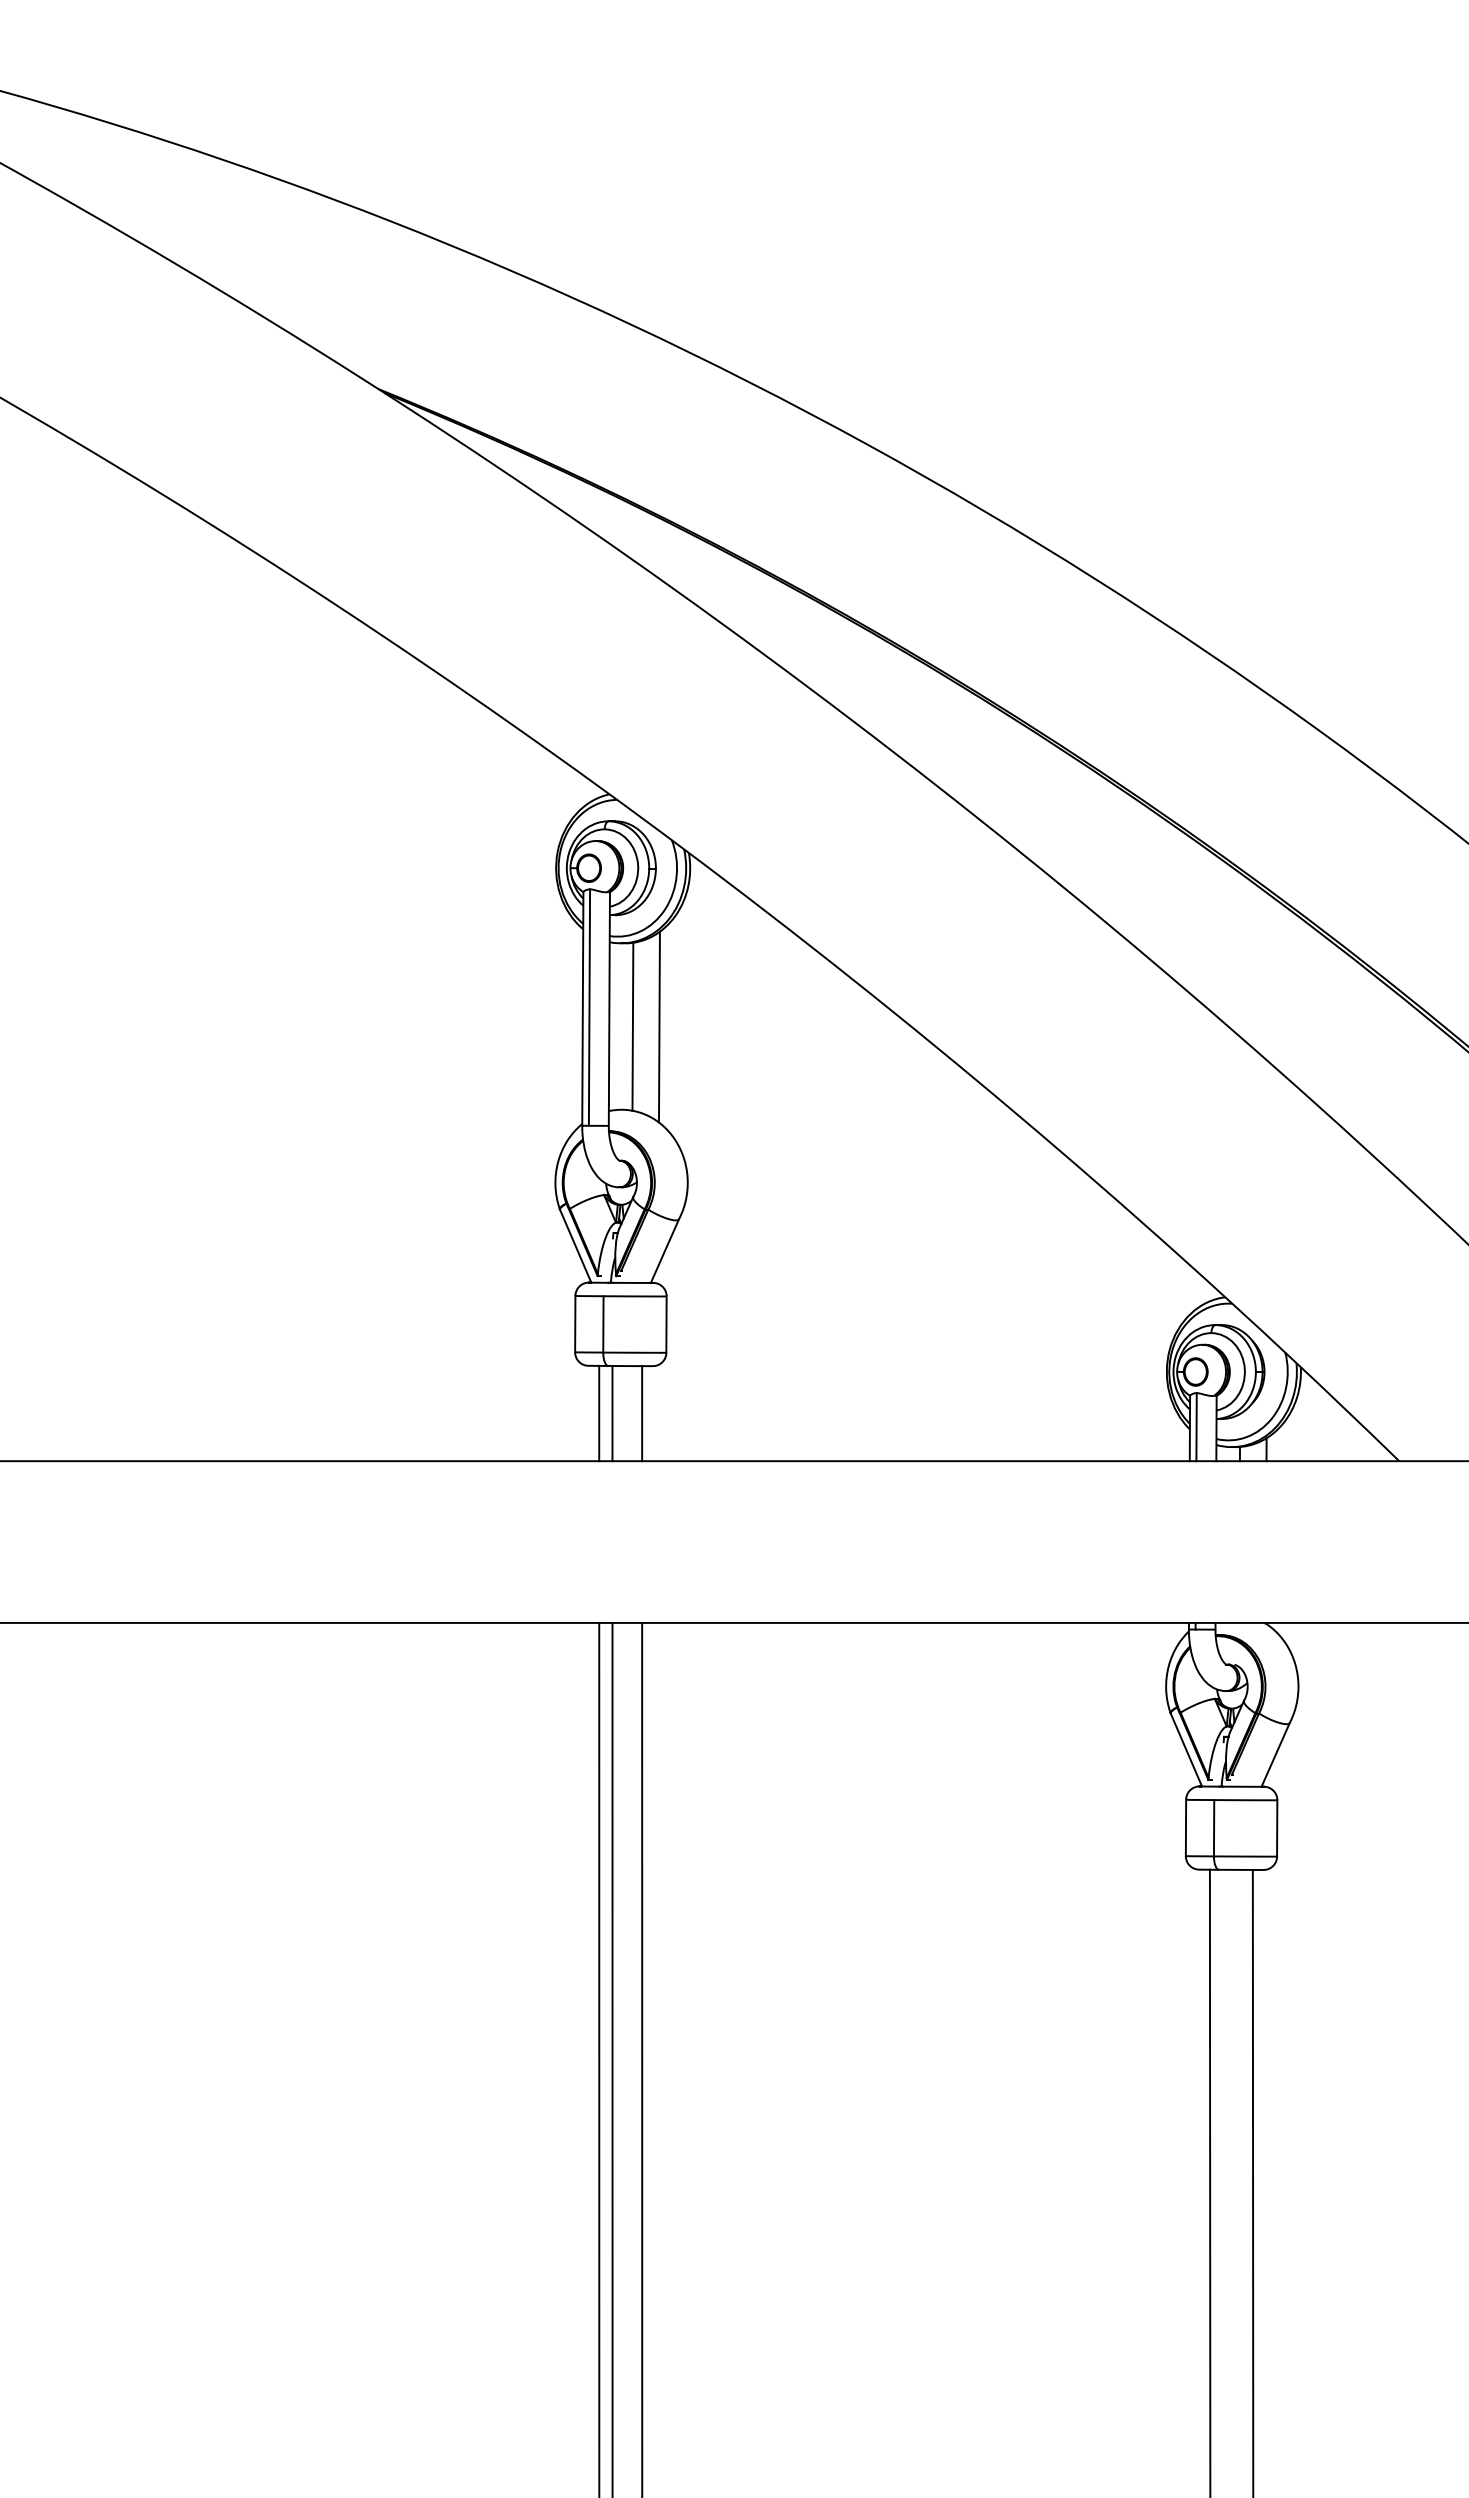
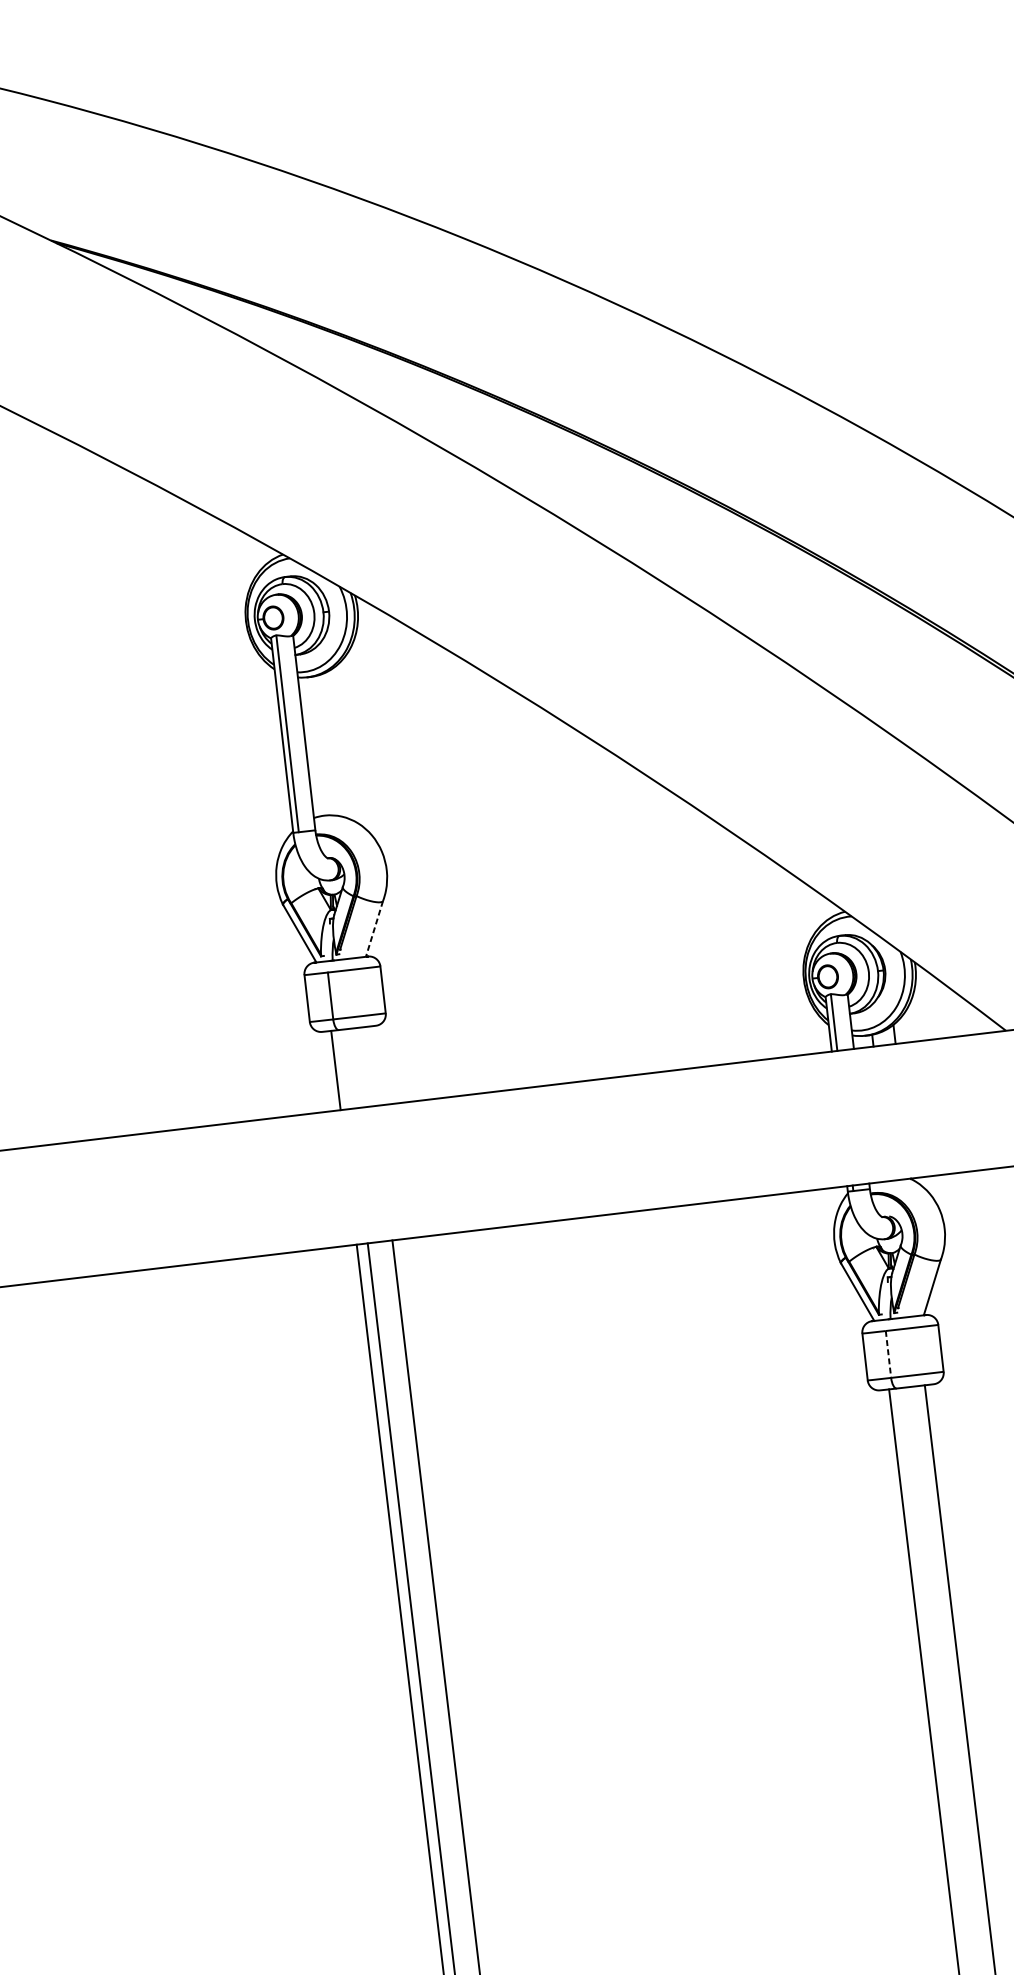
line: (632, 1026) -> (325, 745), removed
line: (658, 1026) -> (346, 742), removed
line: (664, 1251) -> (374, 929), solid -> dashed
line: (612, 1413) -> (346, 1069), removed
line: (642, 1413) -> (371, 1066), removed
line: (1214, 1828) -> (888, 1354), solid -> dashed

